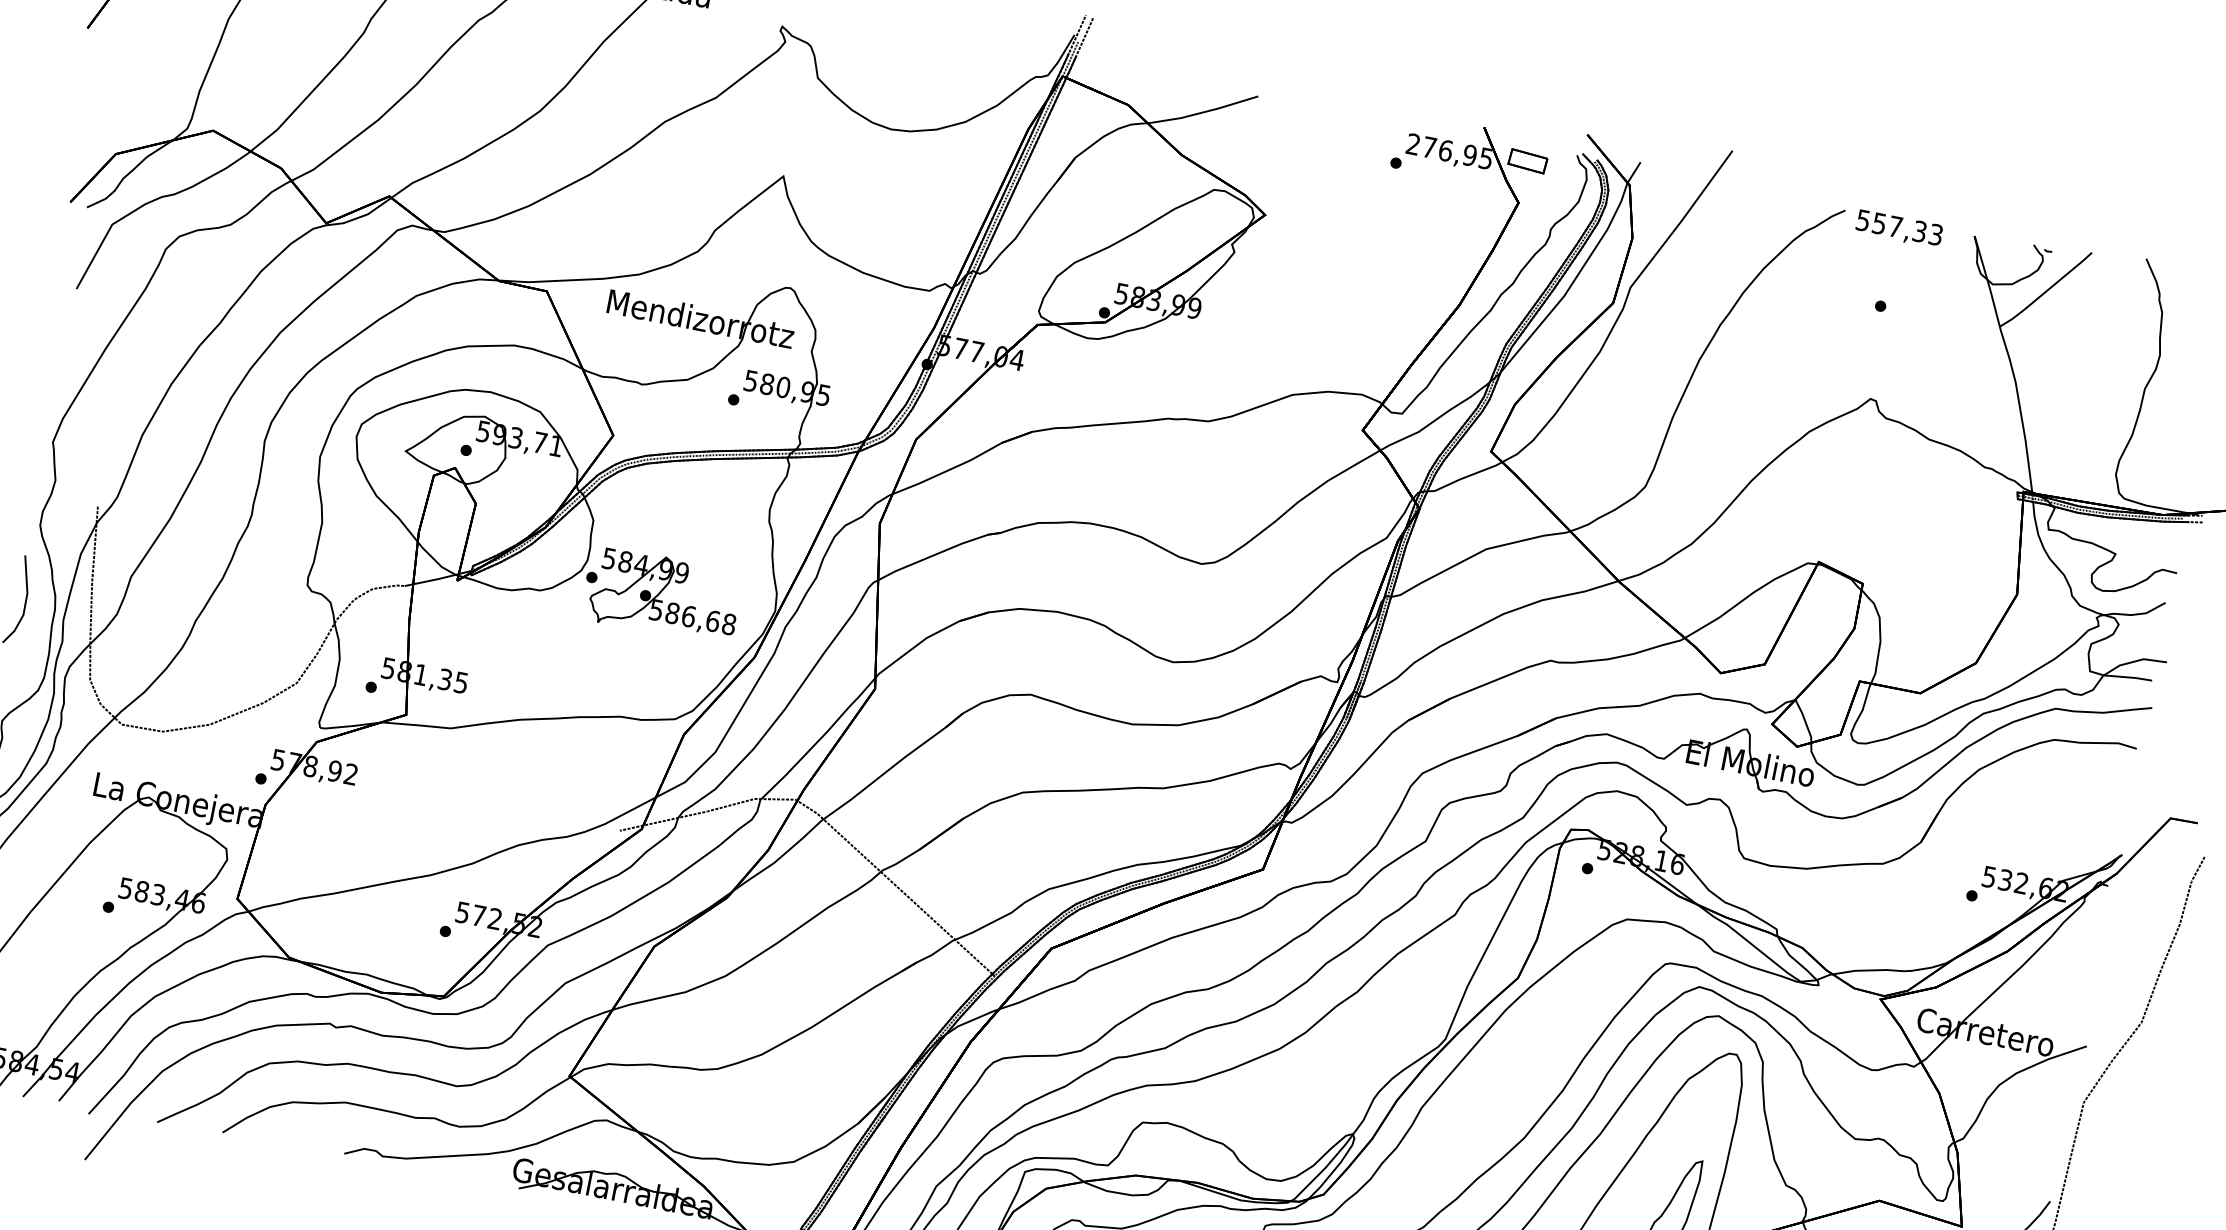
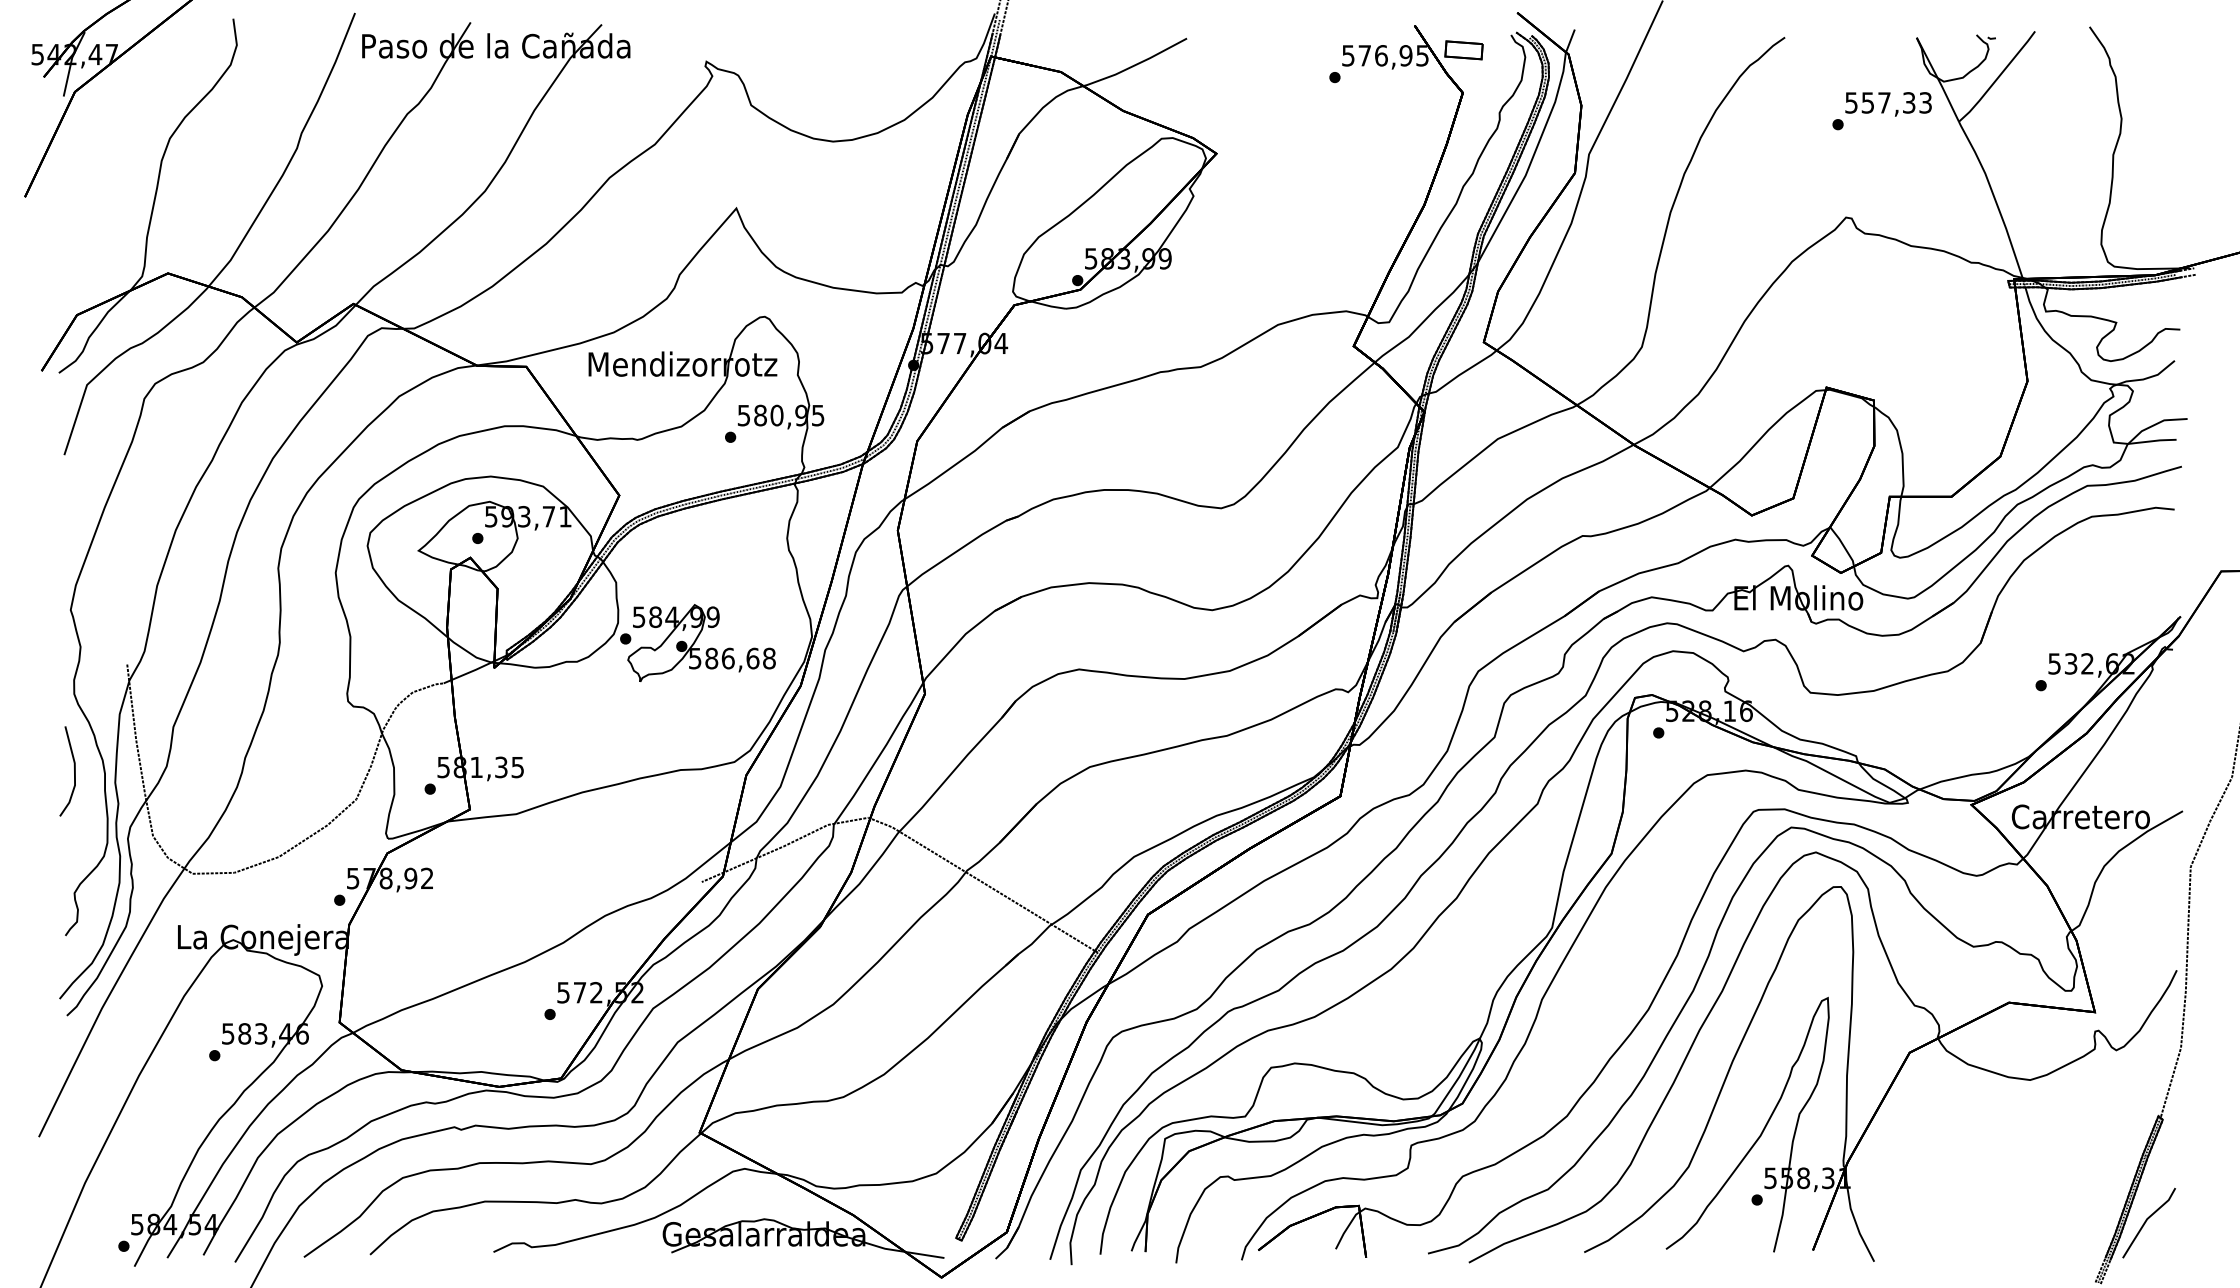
text: (1413, 144) -> (1348, 55), 276,95 -> 576,95
text: (1899, 229) -> (1888, 104), moved

